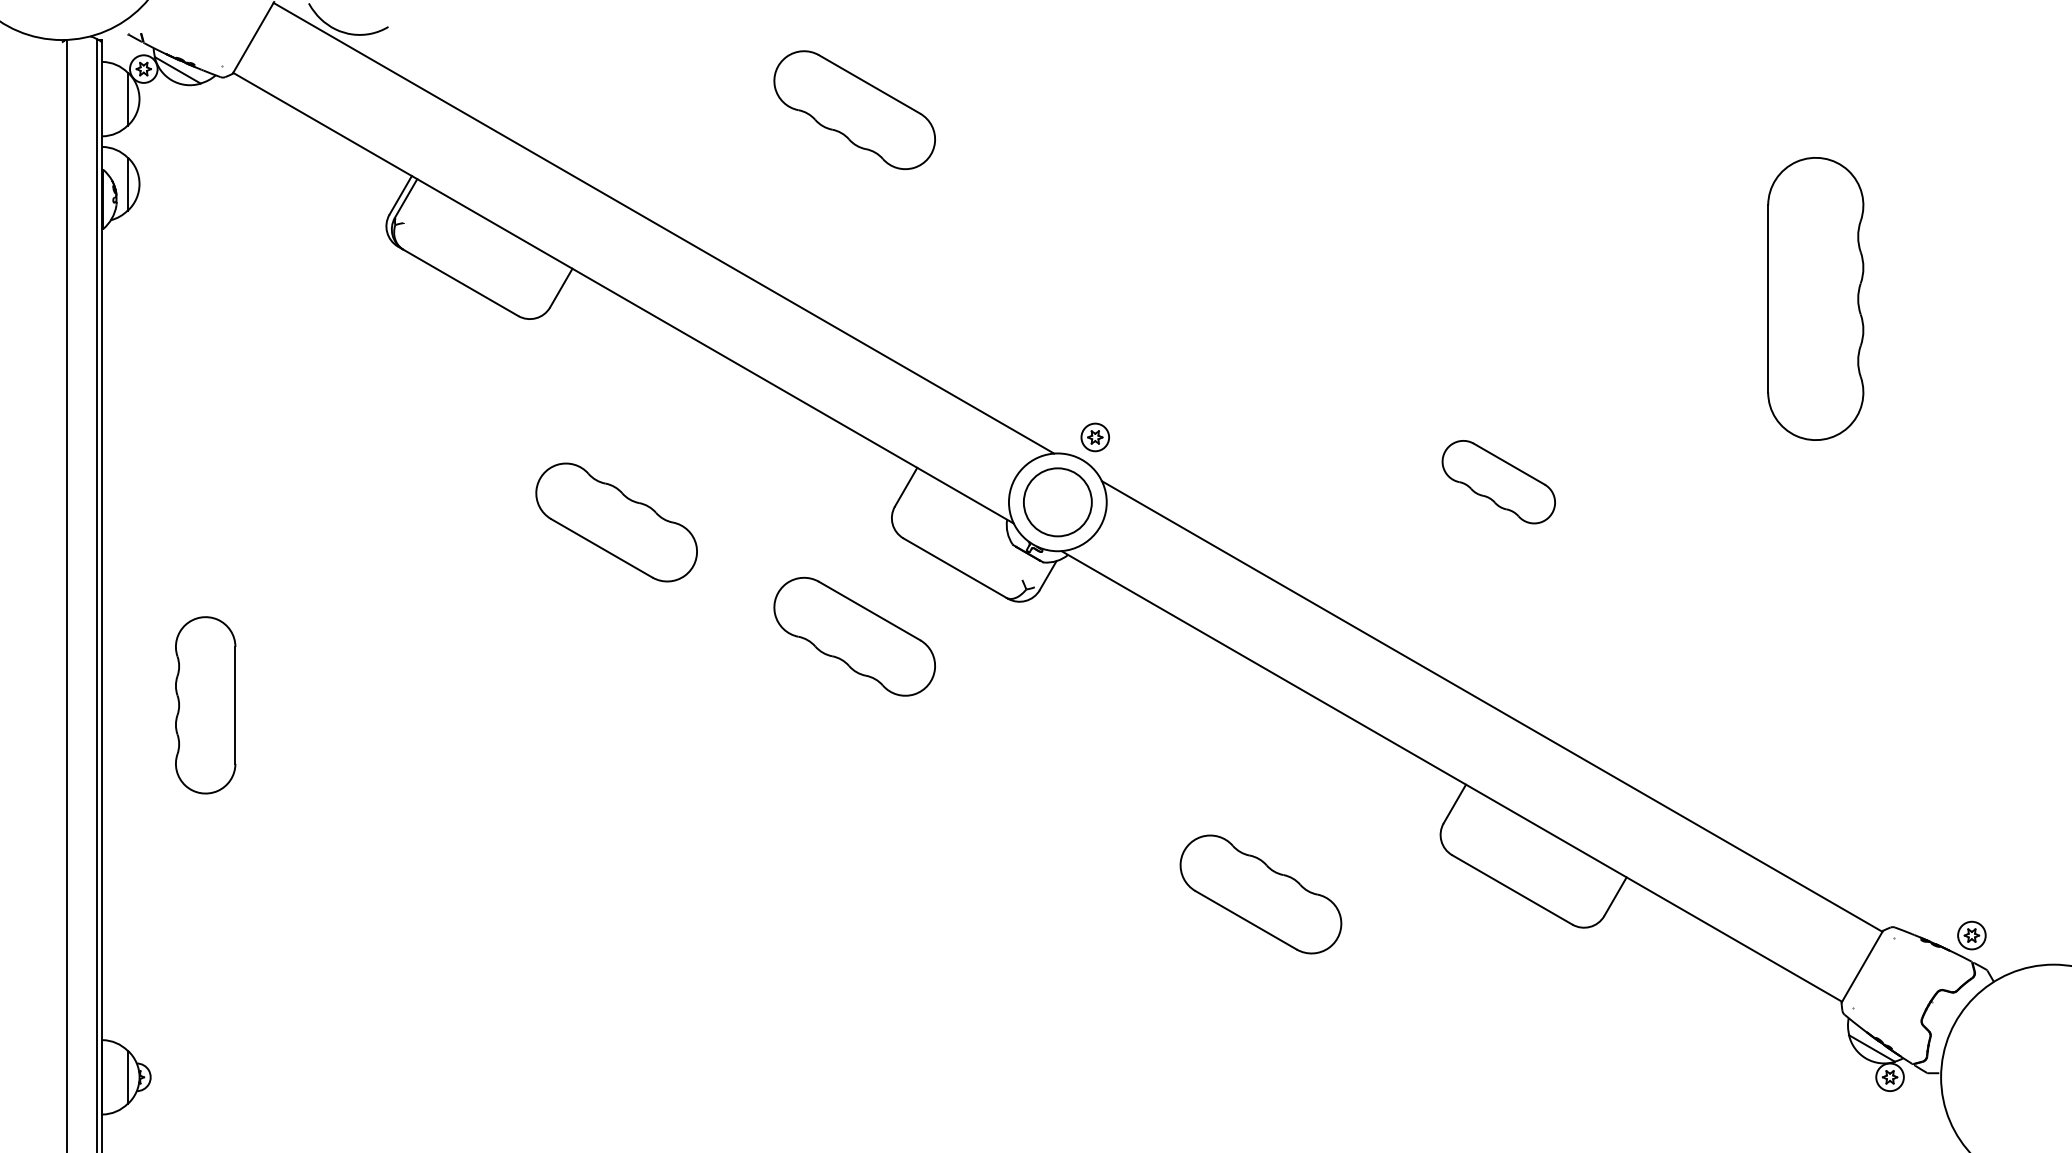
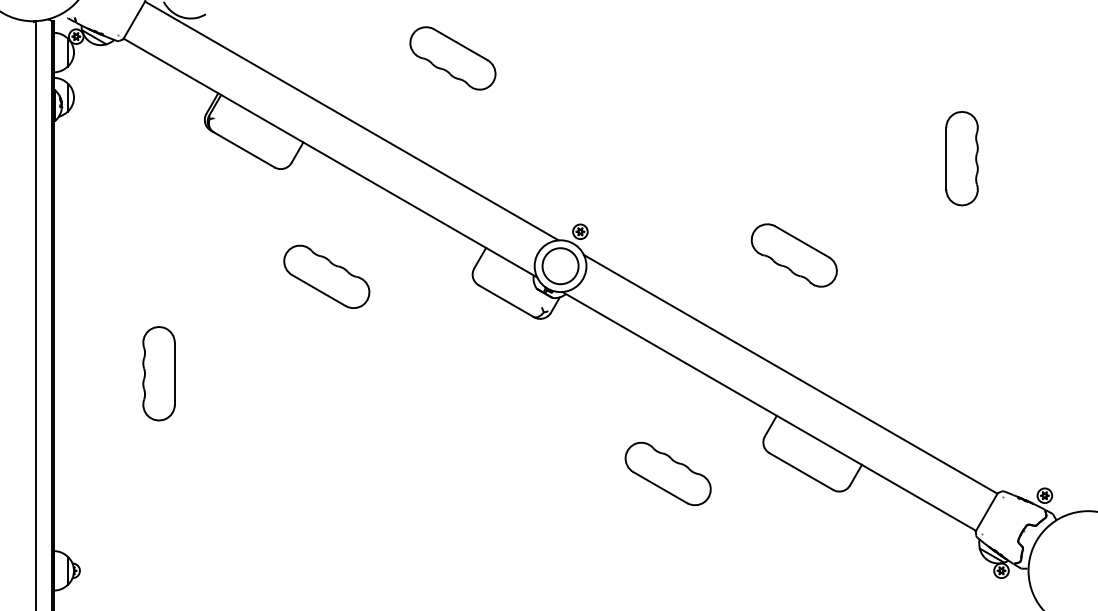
part: (1814, 299) -> (961, 158), size x0.62
part: (1497, 482) -> (793, 255), size x1.43
part: (853, 636) -> (452, 337), removed
part: (204, 704) -> (158, 373), moved

